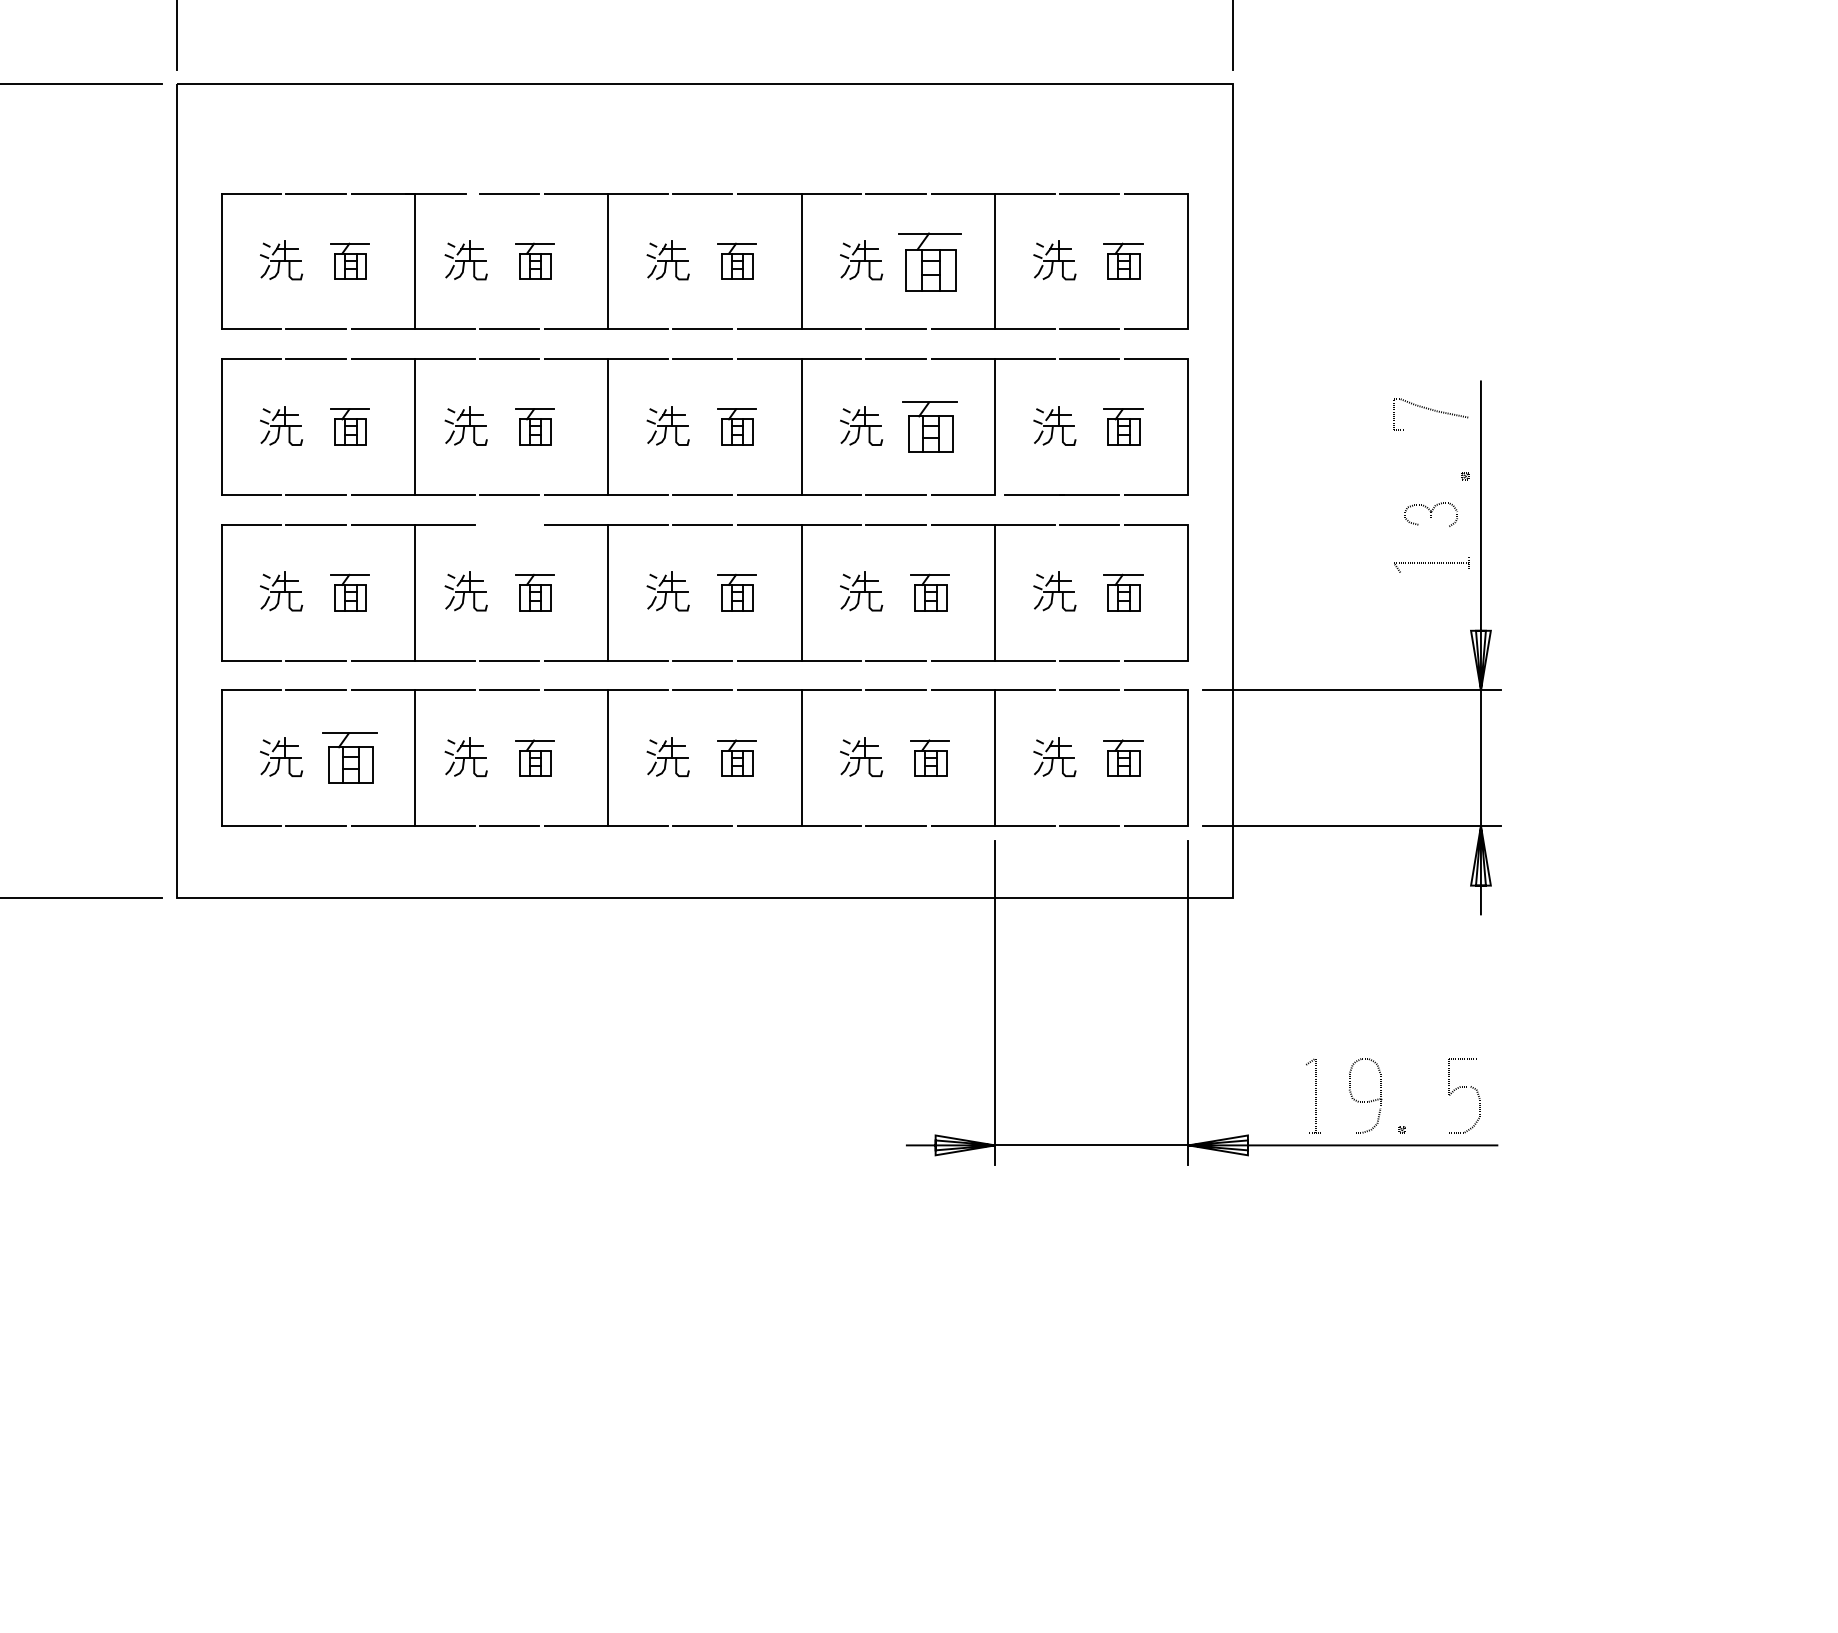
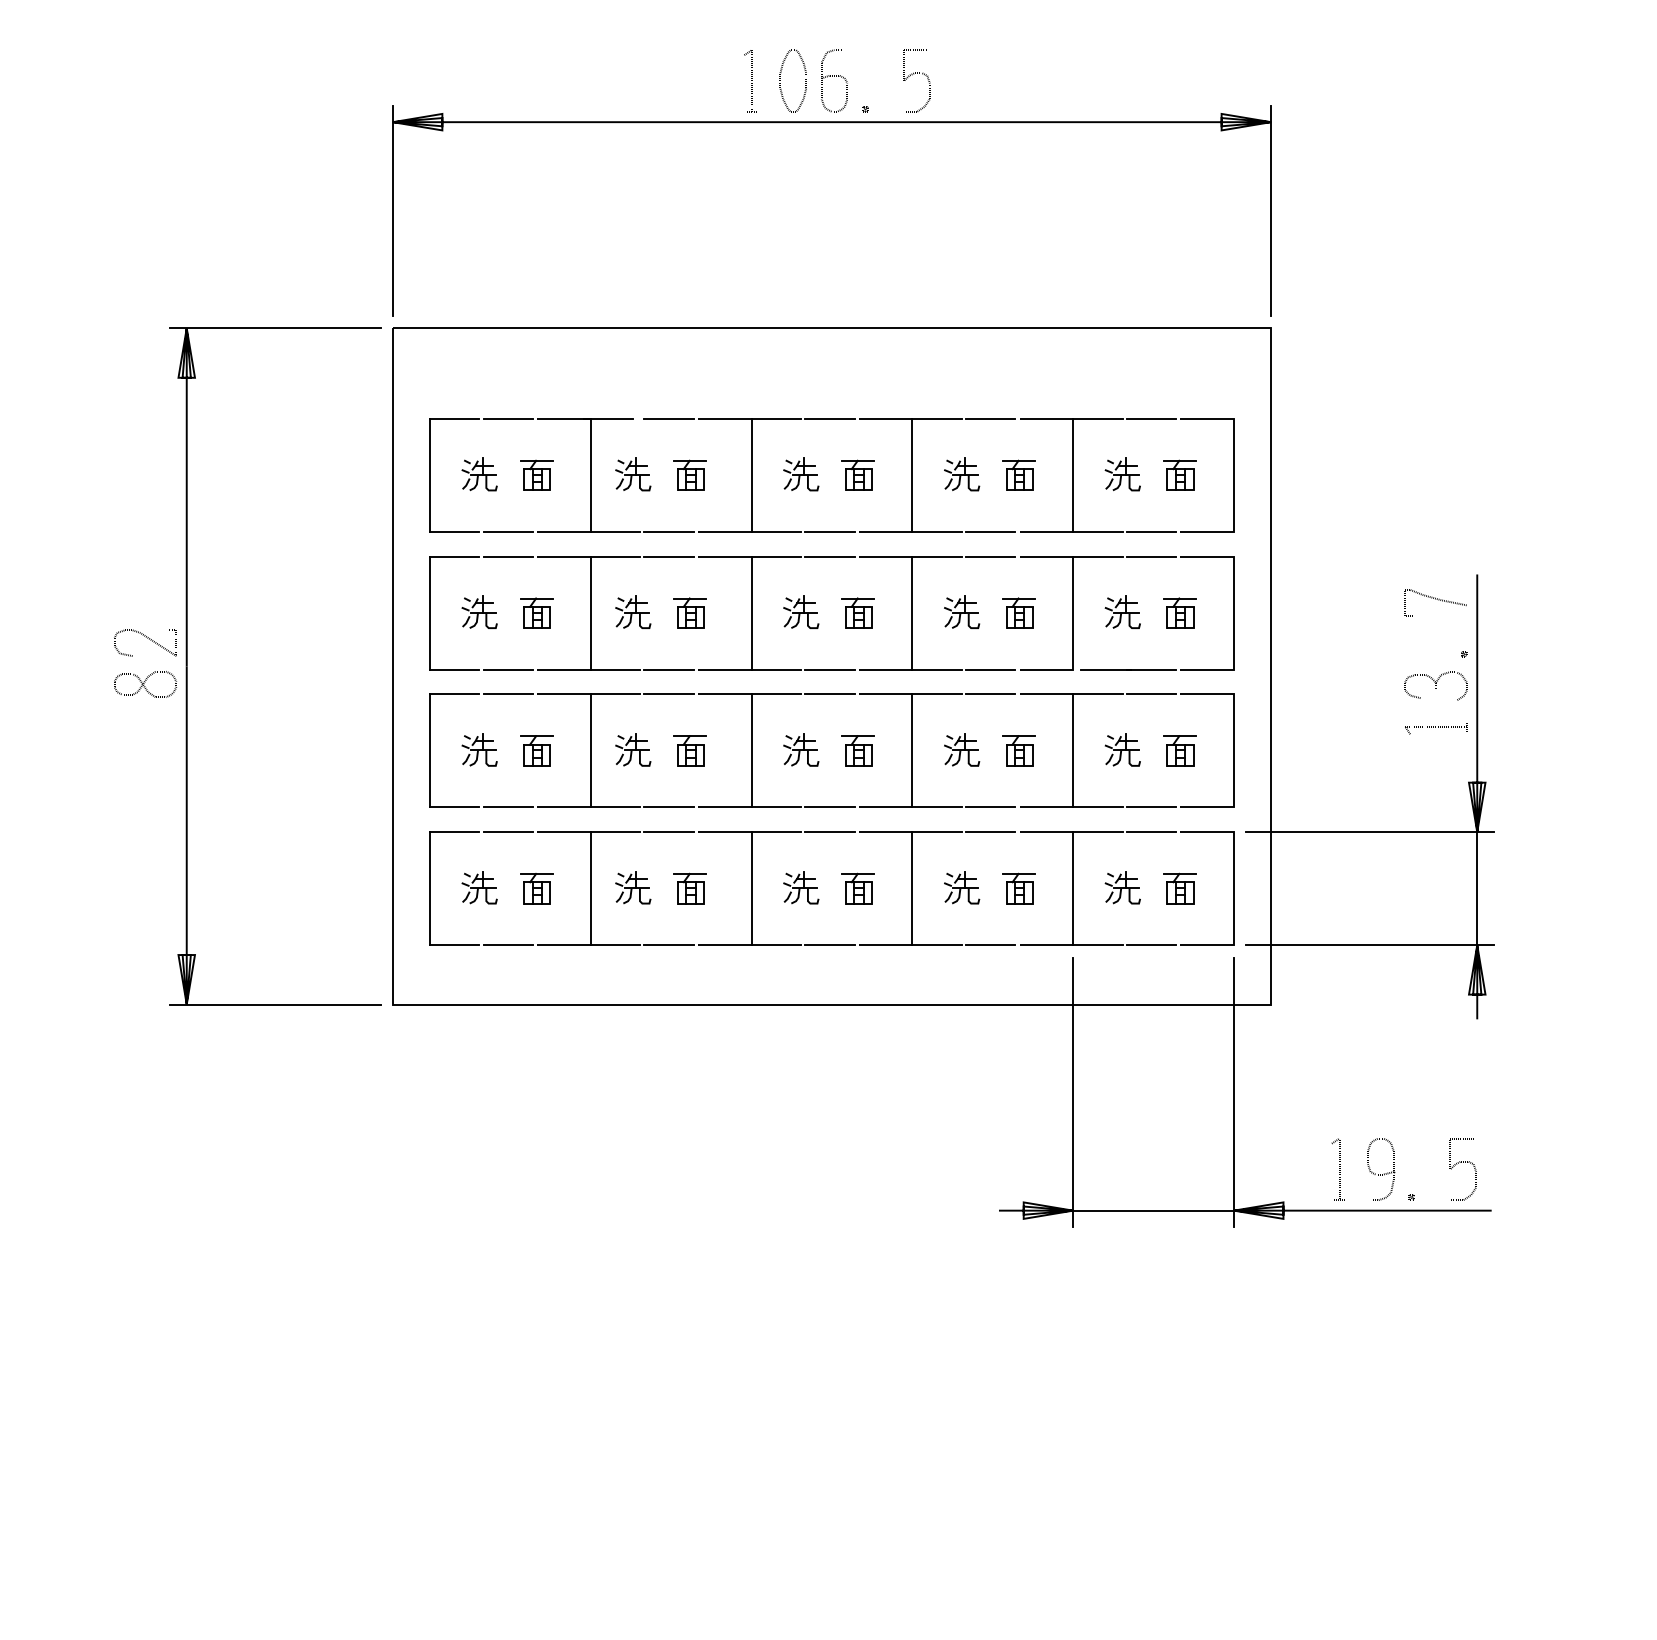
part: (929, 260) -> (1018, 474), size x0.62
part: (929, 426) -> (1018, 612), size x0.71
part: (1430, 513) -> (1435, 685), size x1.43
line: (508, 524) -> (668, 694), added
part: (349, 758) -> (536, 888), size x0.71

